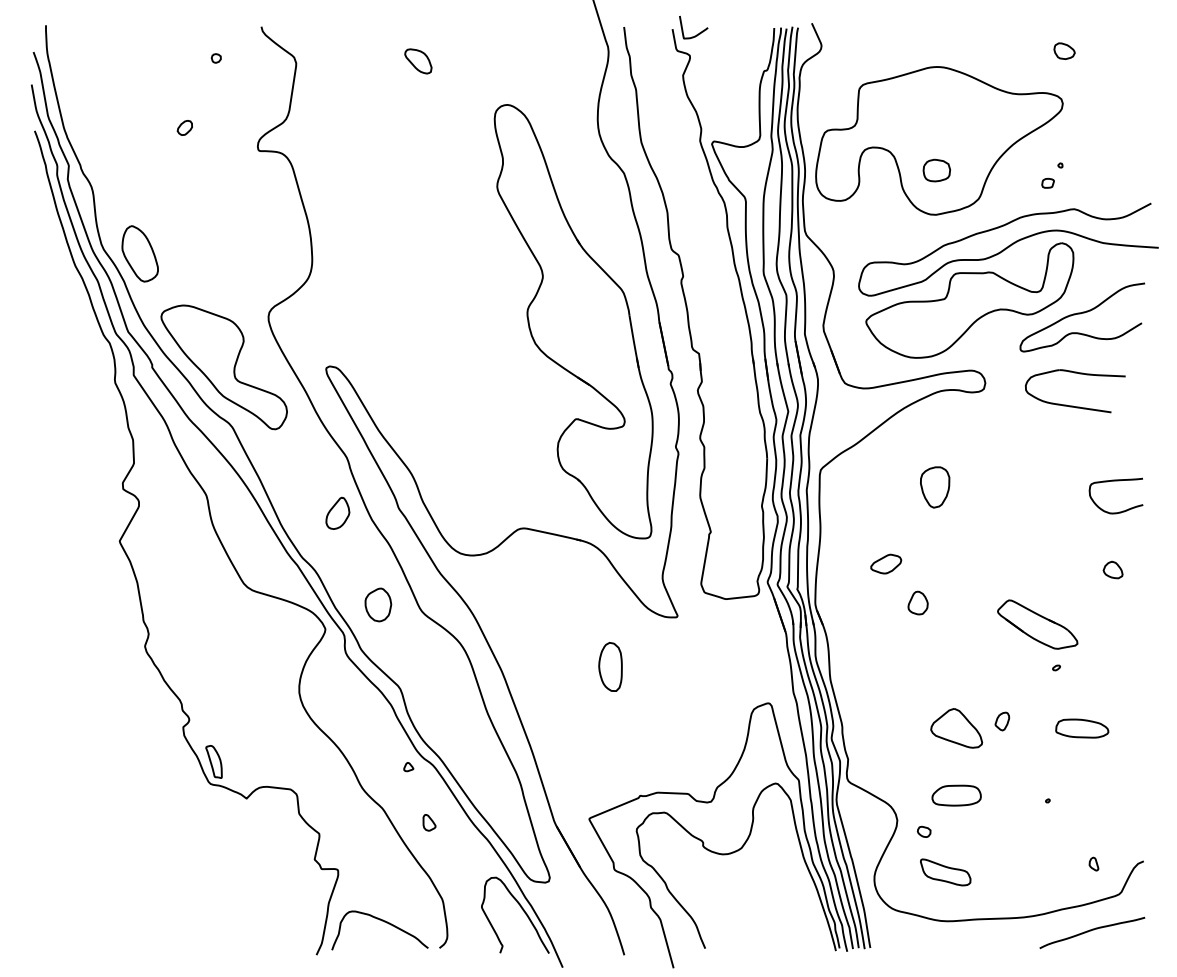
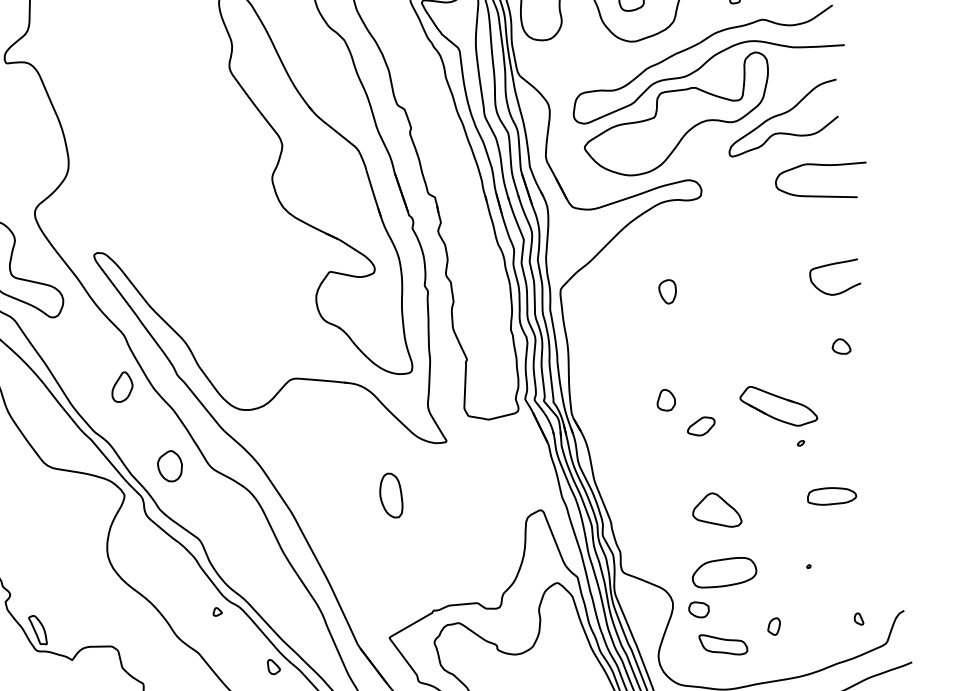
part: (1073, 405) -> (821, 195), moved
part: (935, 487) -> (668, 292), size x0.62
part: (886, 563) -> (701, 425), moved
part: (1002, 721) -> (774, 626), moved
part: (956, 795) -> (724, 572), size x1.43
part: (429, 822) -> (273, 666), moved
part: (923, 831) -> (698, 609), size x1.67

